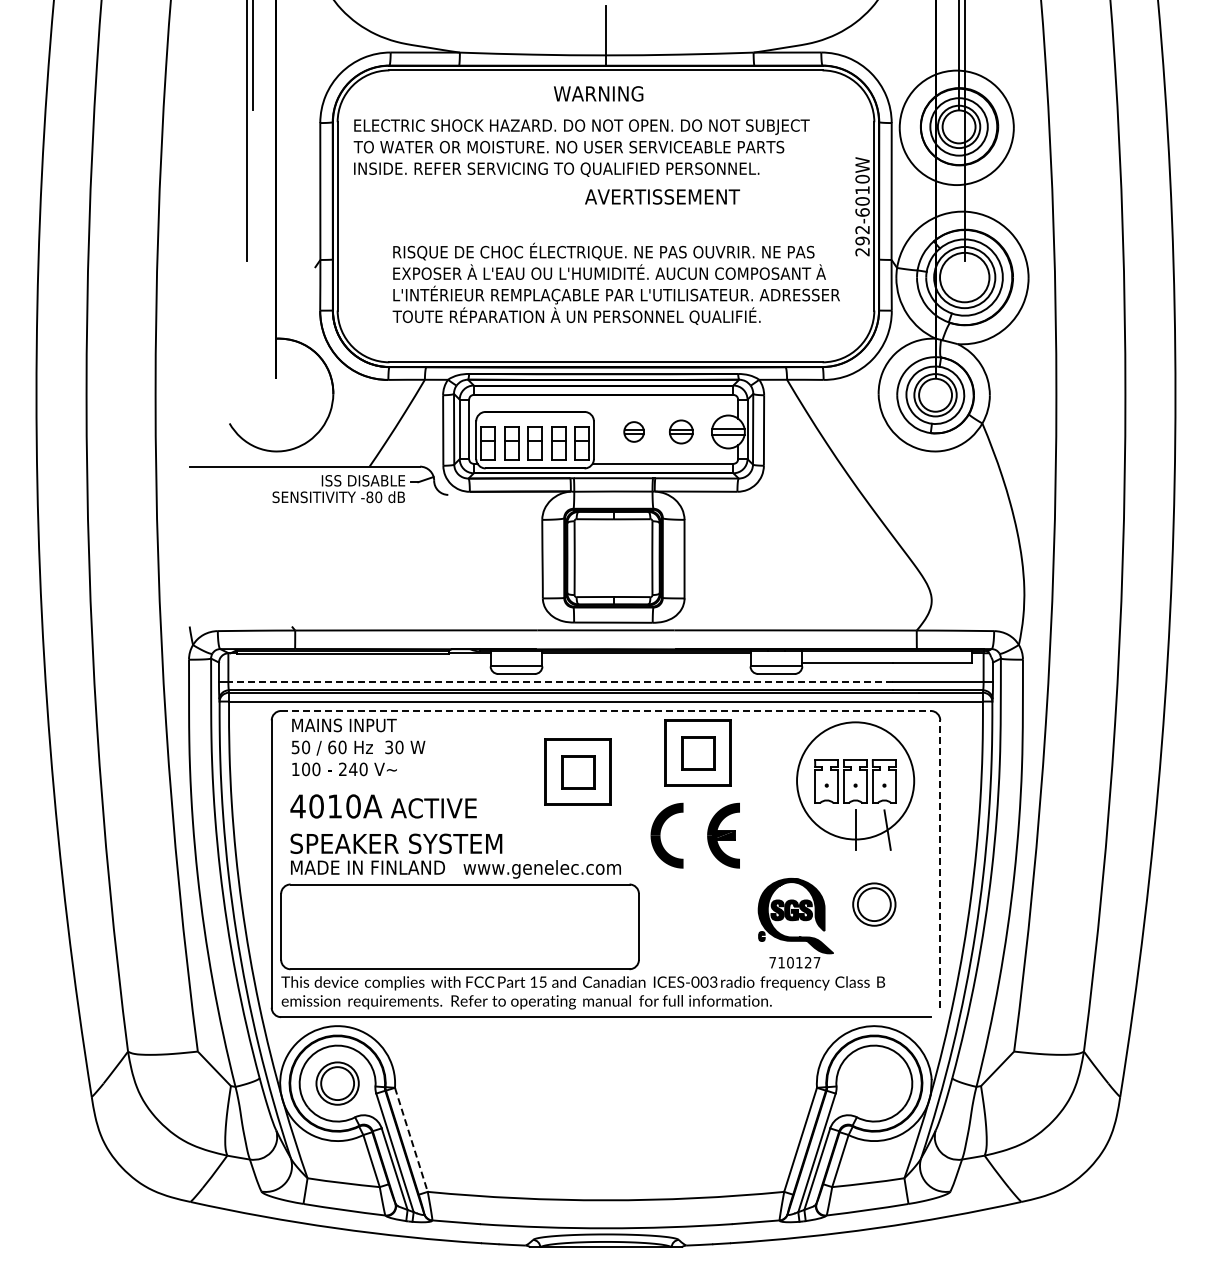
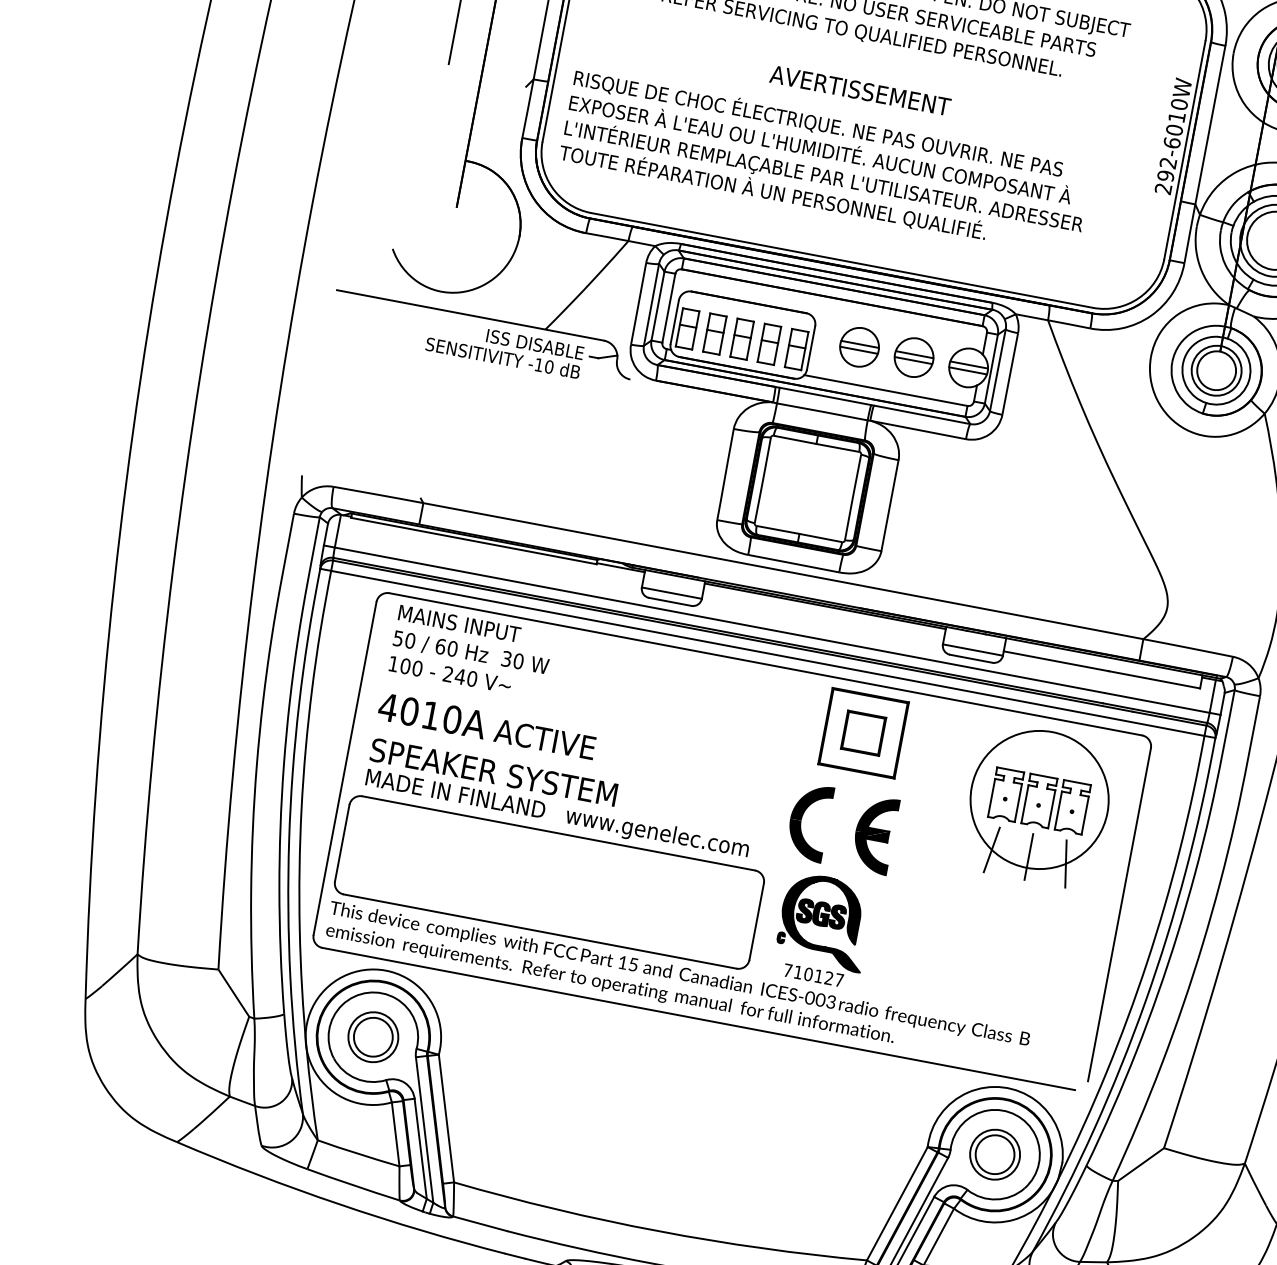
text: (662, 196) -> (860, 90), moved
text: (615, 283) -> (825, 162), moved
part: (633, 431) -> (858, 346), size x1.67
part: (681, 431) -> (914, 357), size x1.43
text: (369, 497) -> (538, 365), -80 -> -10
line: (560, 681) -> (719, 620), dashed -> solid
line: (605, 710) -> (765, 663), dashed -> solid
part: (577, 771) -> (719, 728), removed
line: (823, 829) -> (991, 849), added
line: (940, 864) -> (1119, 915), dashed -> solid
part: (874, 904) -> (995, 1154), moved
part: (795, 923) -> (822, 930), moved
line: (411, 1139) -> (446, 1118), dashed -> solid

